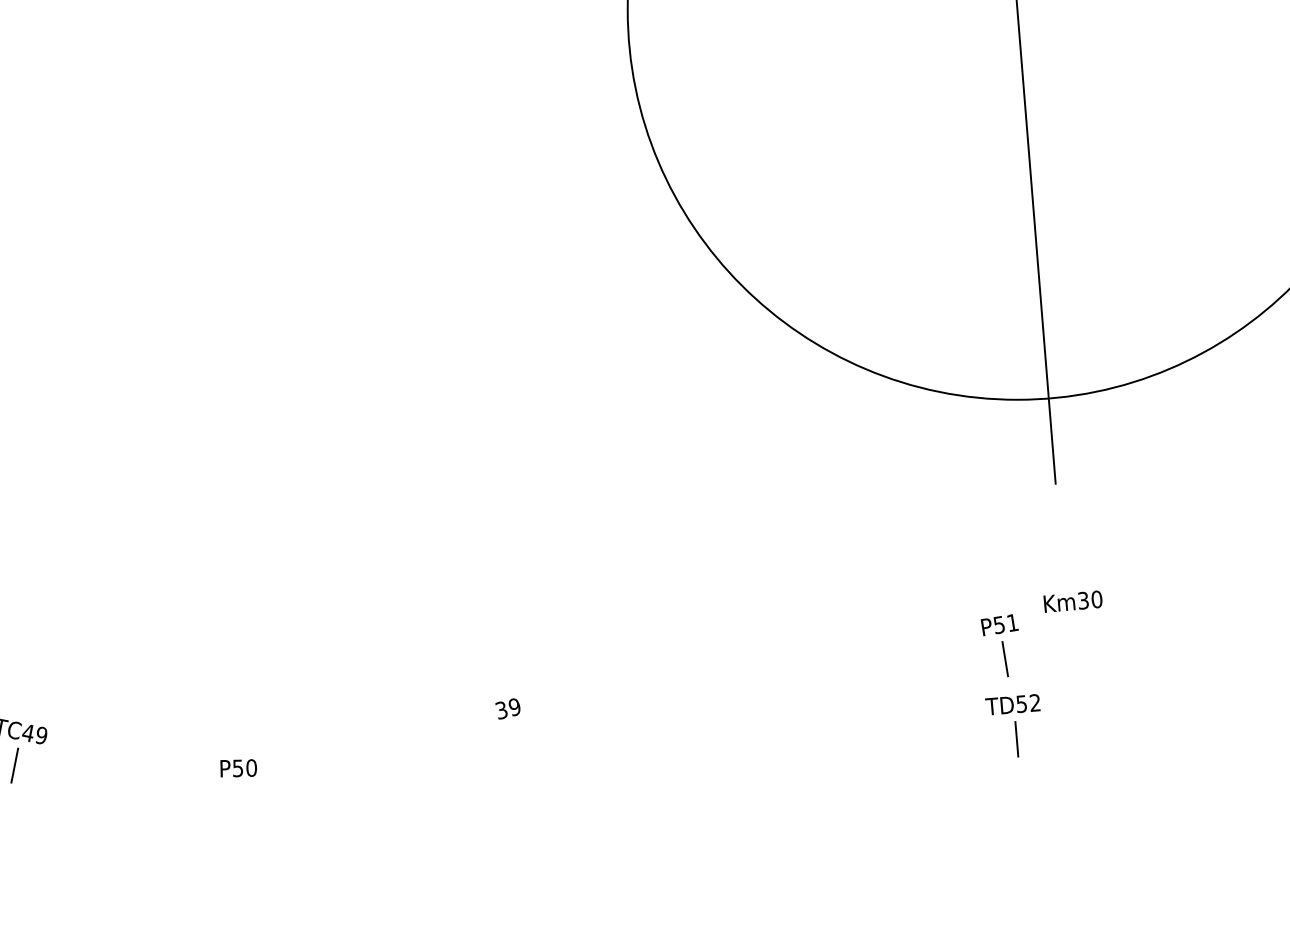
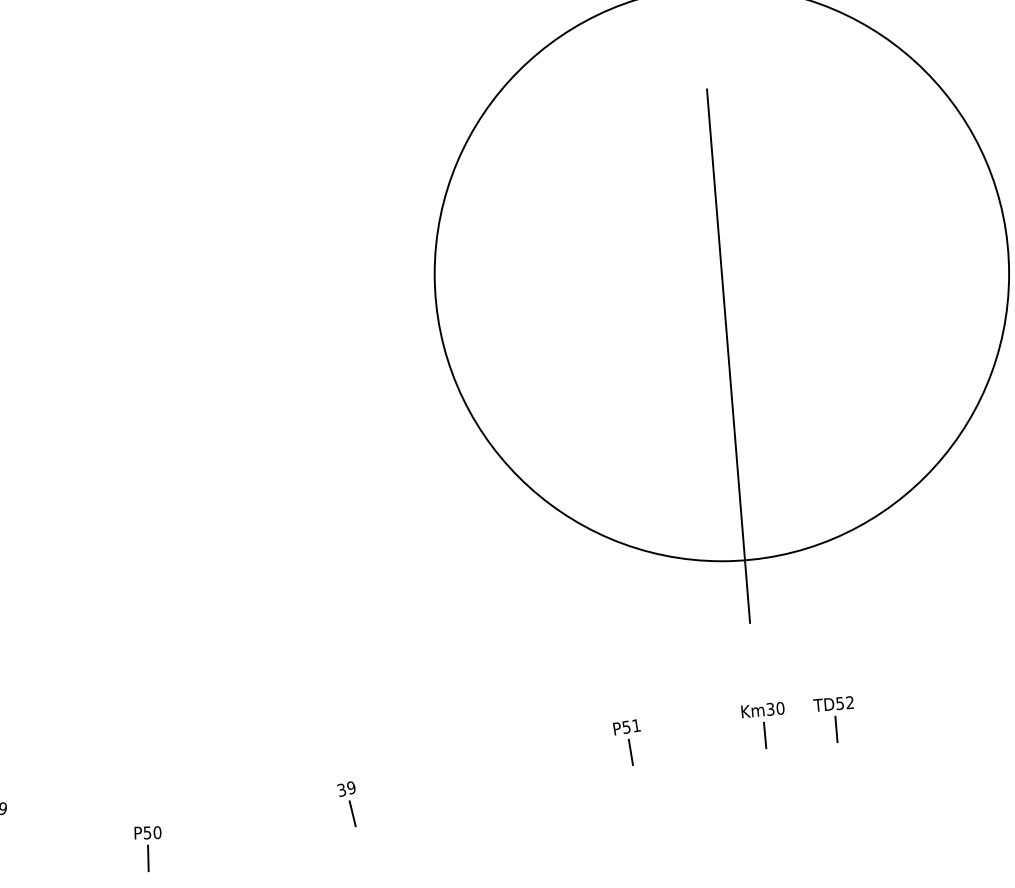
line: (1075, 636) -> (764, 735), added
part: (999, 645) -> (626, 742), moved
part: (1012, 725) -> (833, 719), moved
line: (516, 742) -> (352, 813), added
line: (239, 803) -> (148, 858), added

